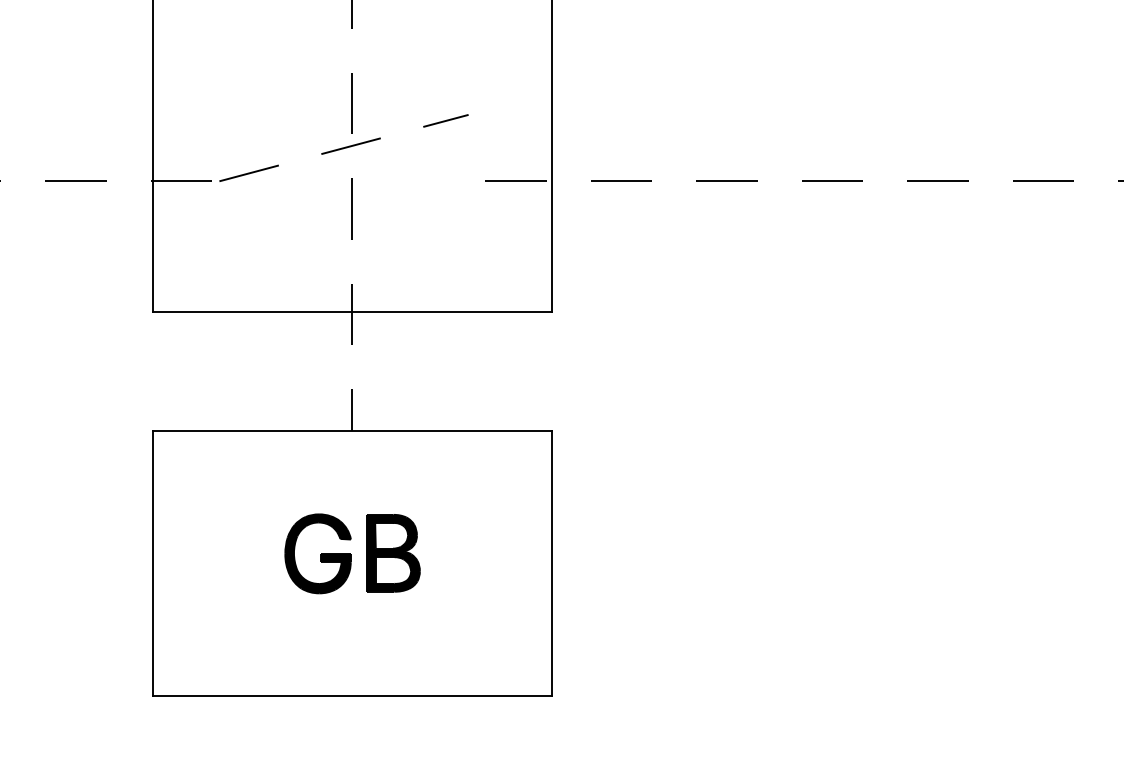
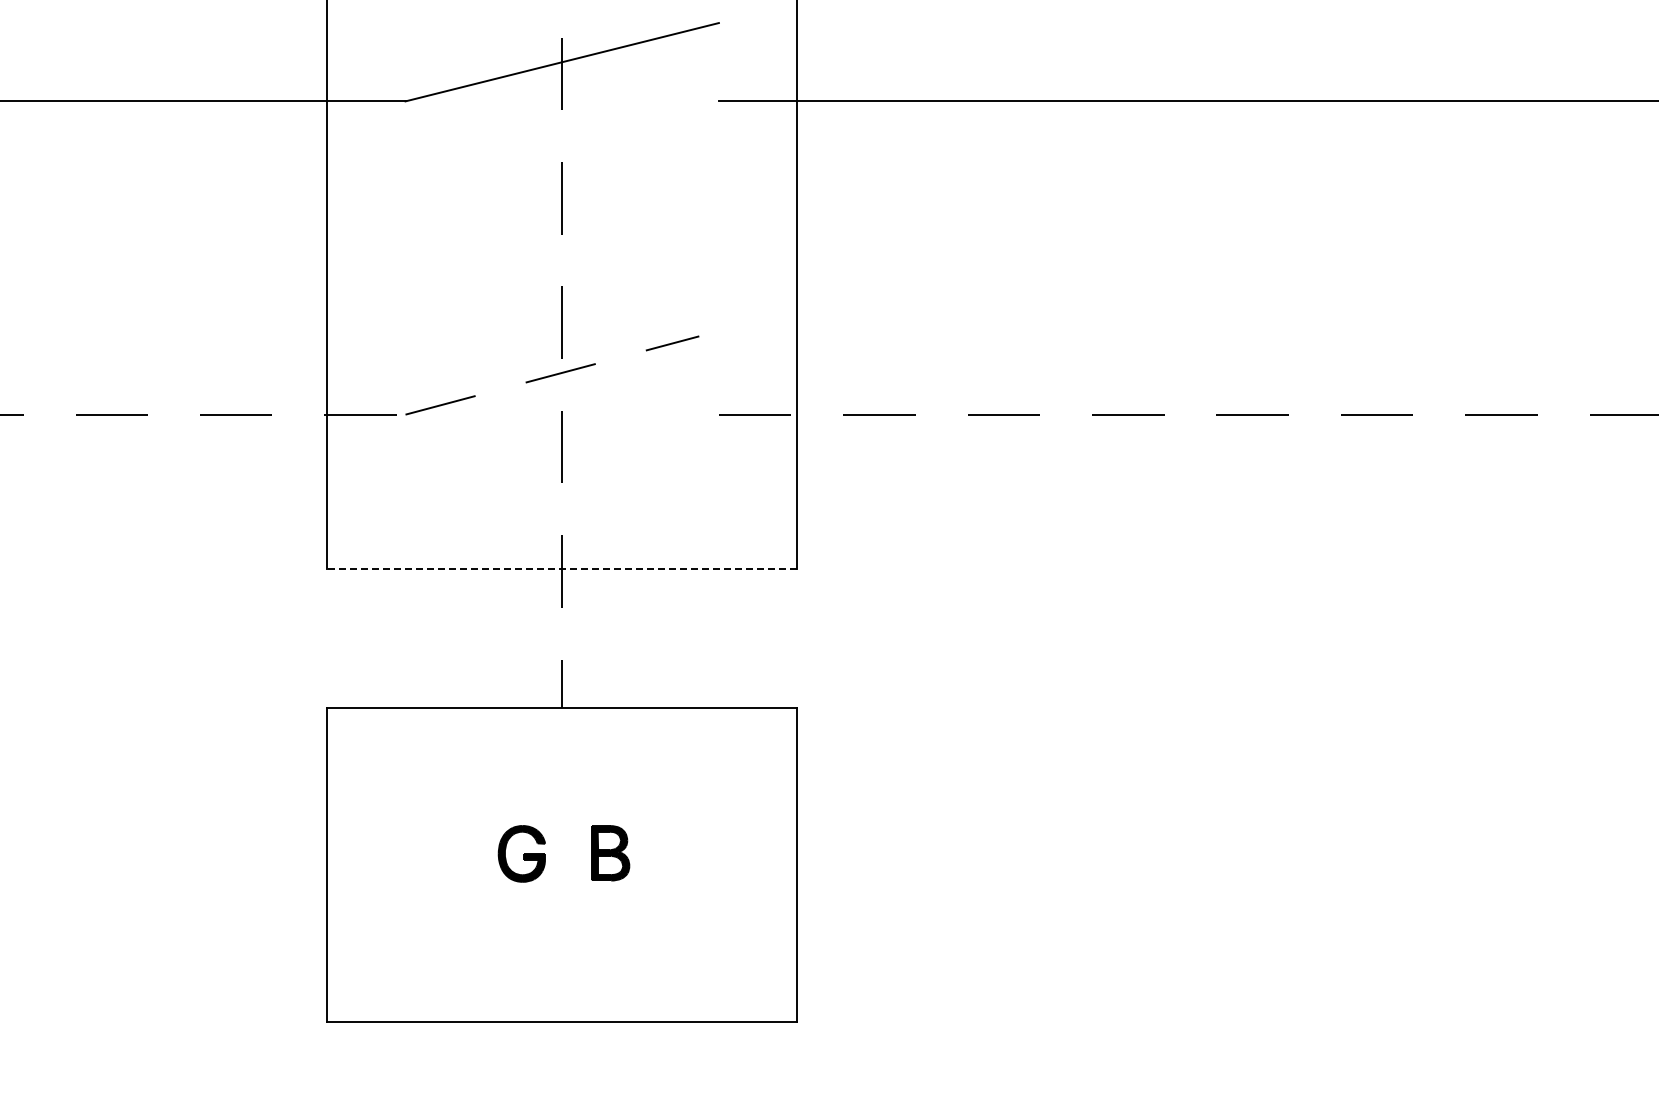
line: (351, 311) -> (561, 568), solid -> dashed
part: (317, 553) -> (521, 853), size x0.6
part: (393, 553) -> (610, 853), size x0.6

